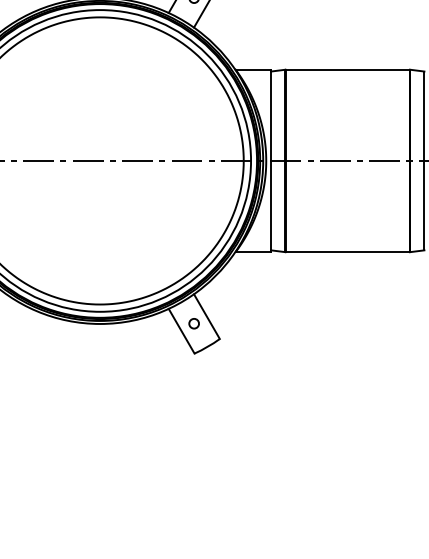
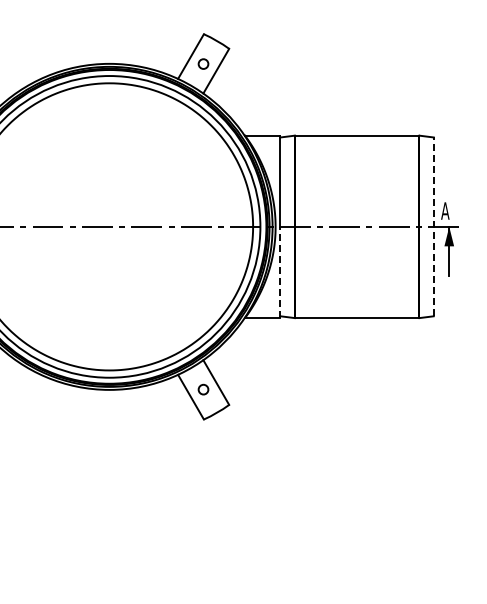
line: (424, 160) -> (433, 226), solid -> dashed
line: (271, 206) -> (280, 272), solid -> dashed

